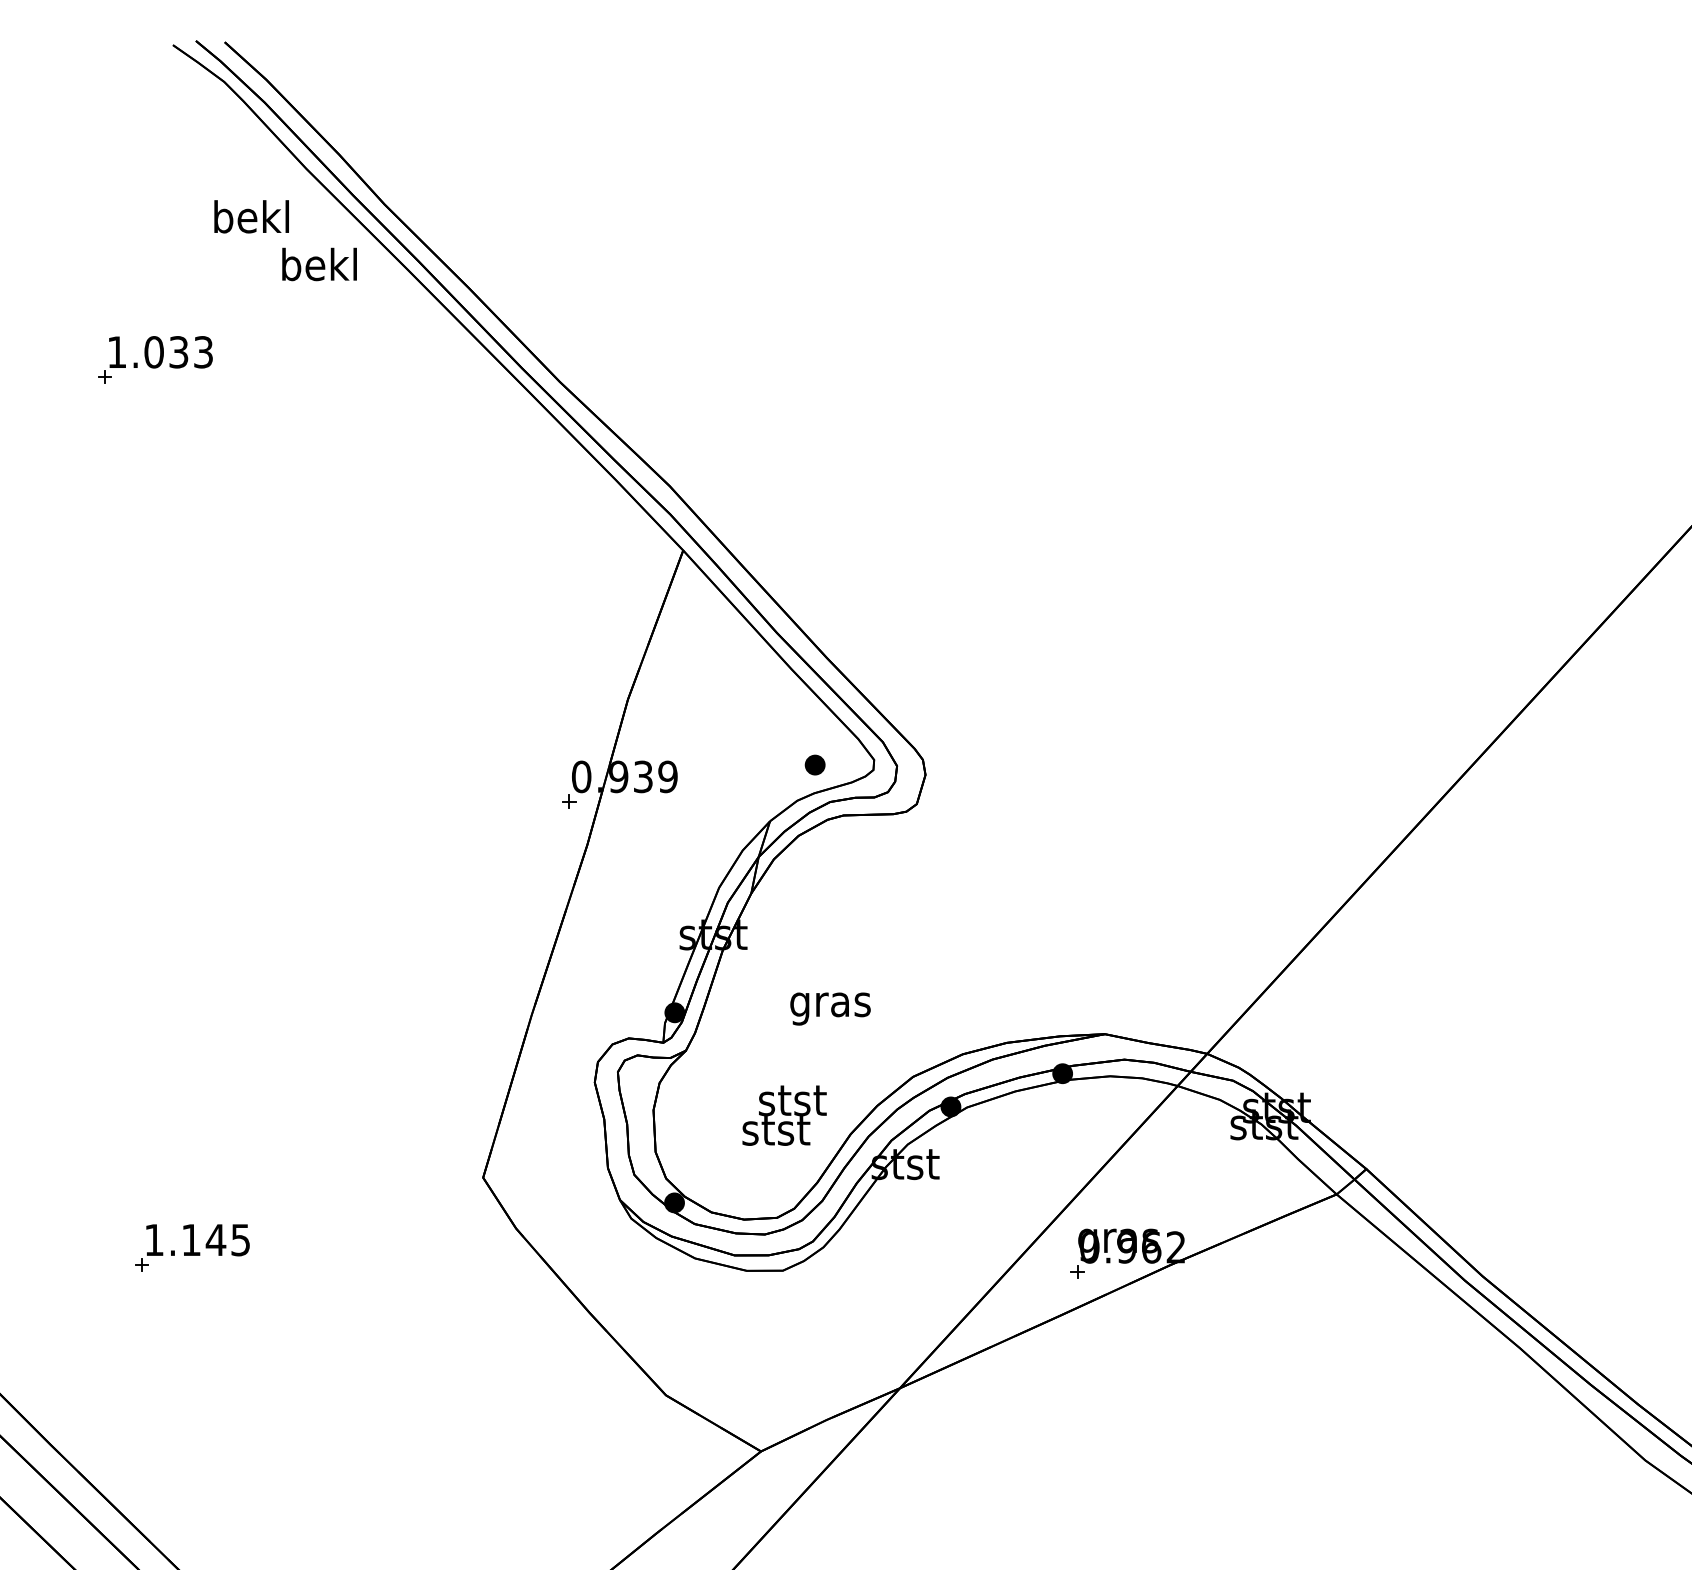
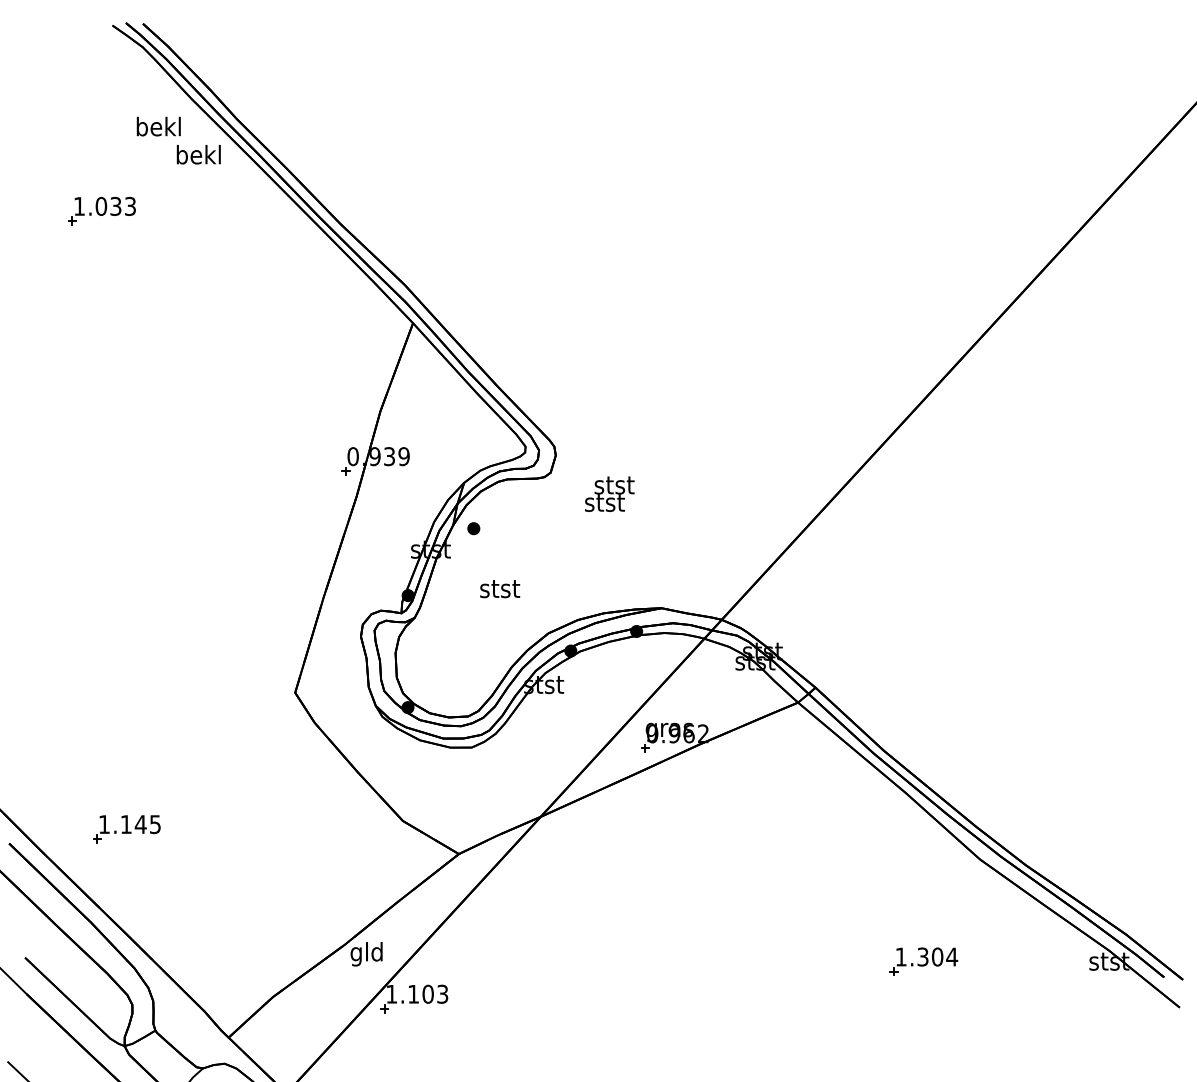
part: (814, 764) -> (473, 528), moved
text: (829, 1005) -> (499, 591), gras -> stst
text: (784, 1114) -> (609, 493), moved
part: (191, 1248) -> (126, 829), moved

